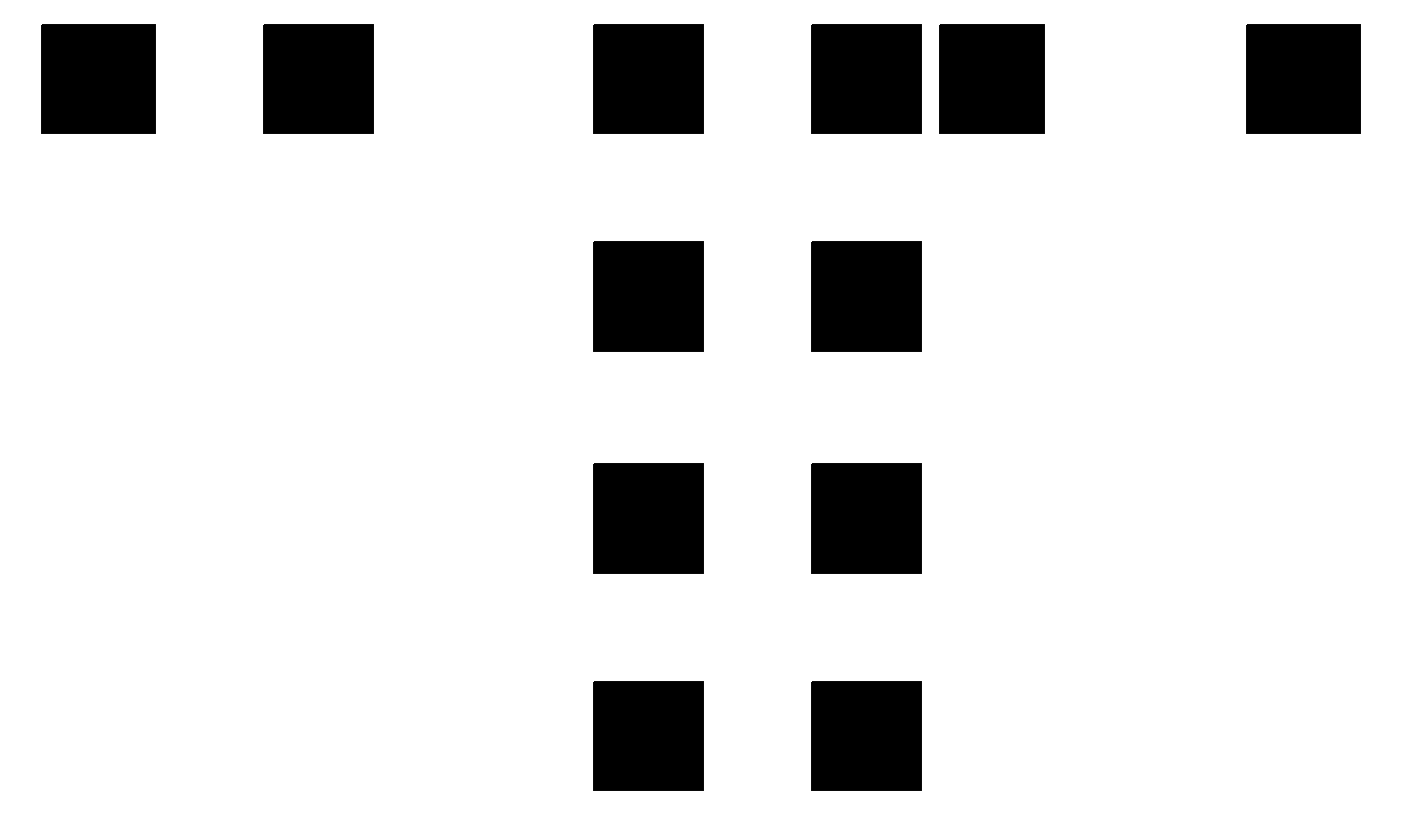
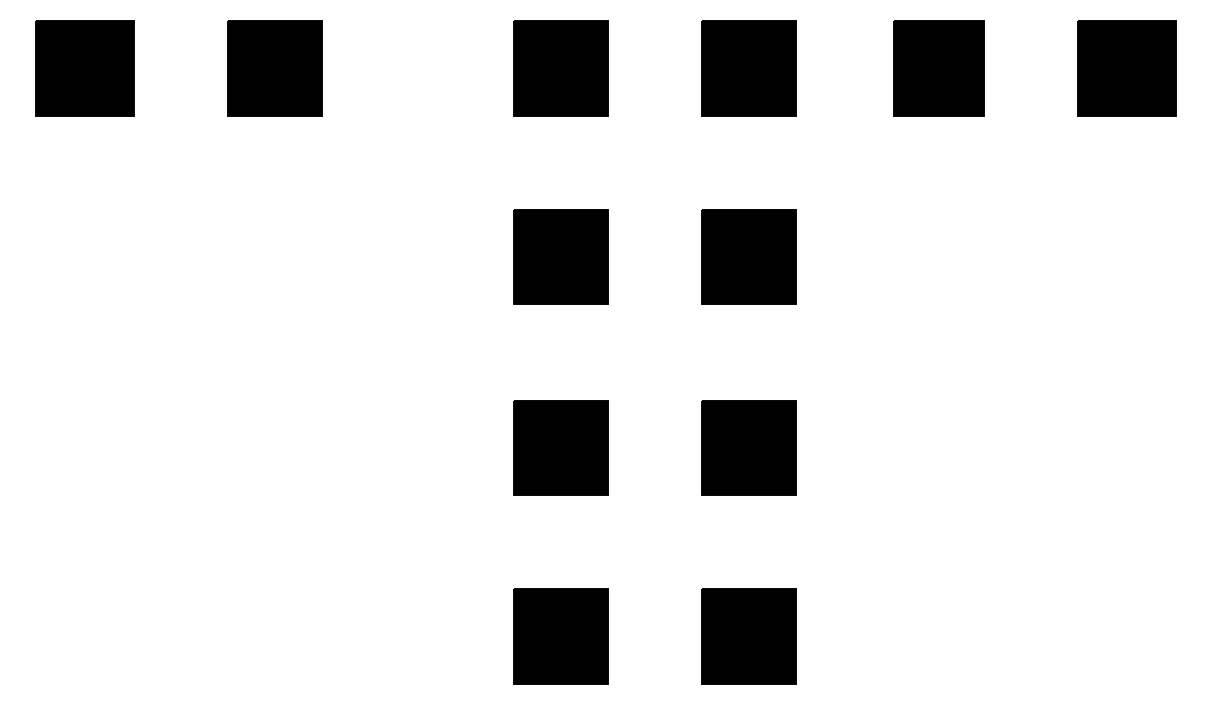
part: (991, 78) -> (938, 68), moved

